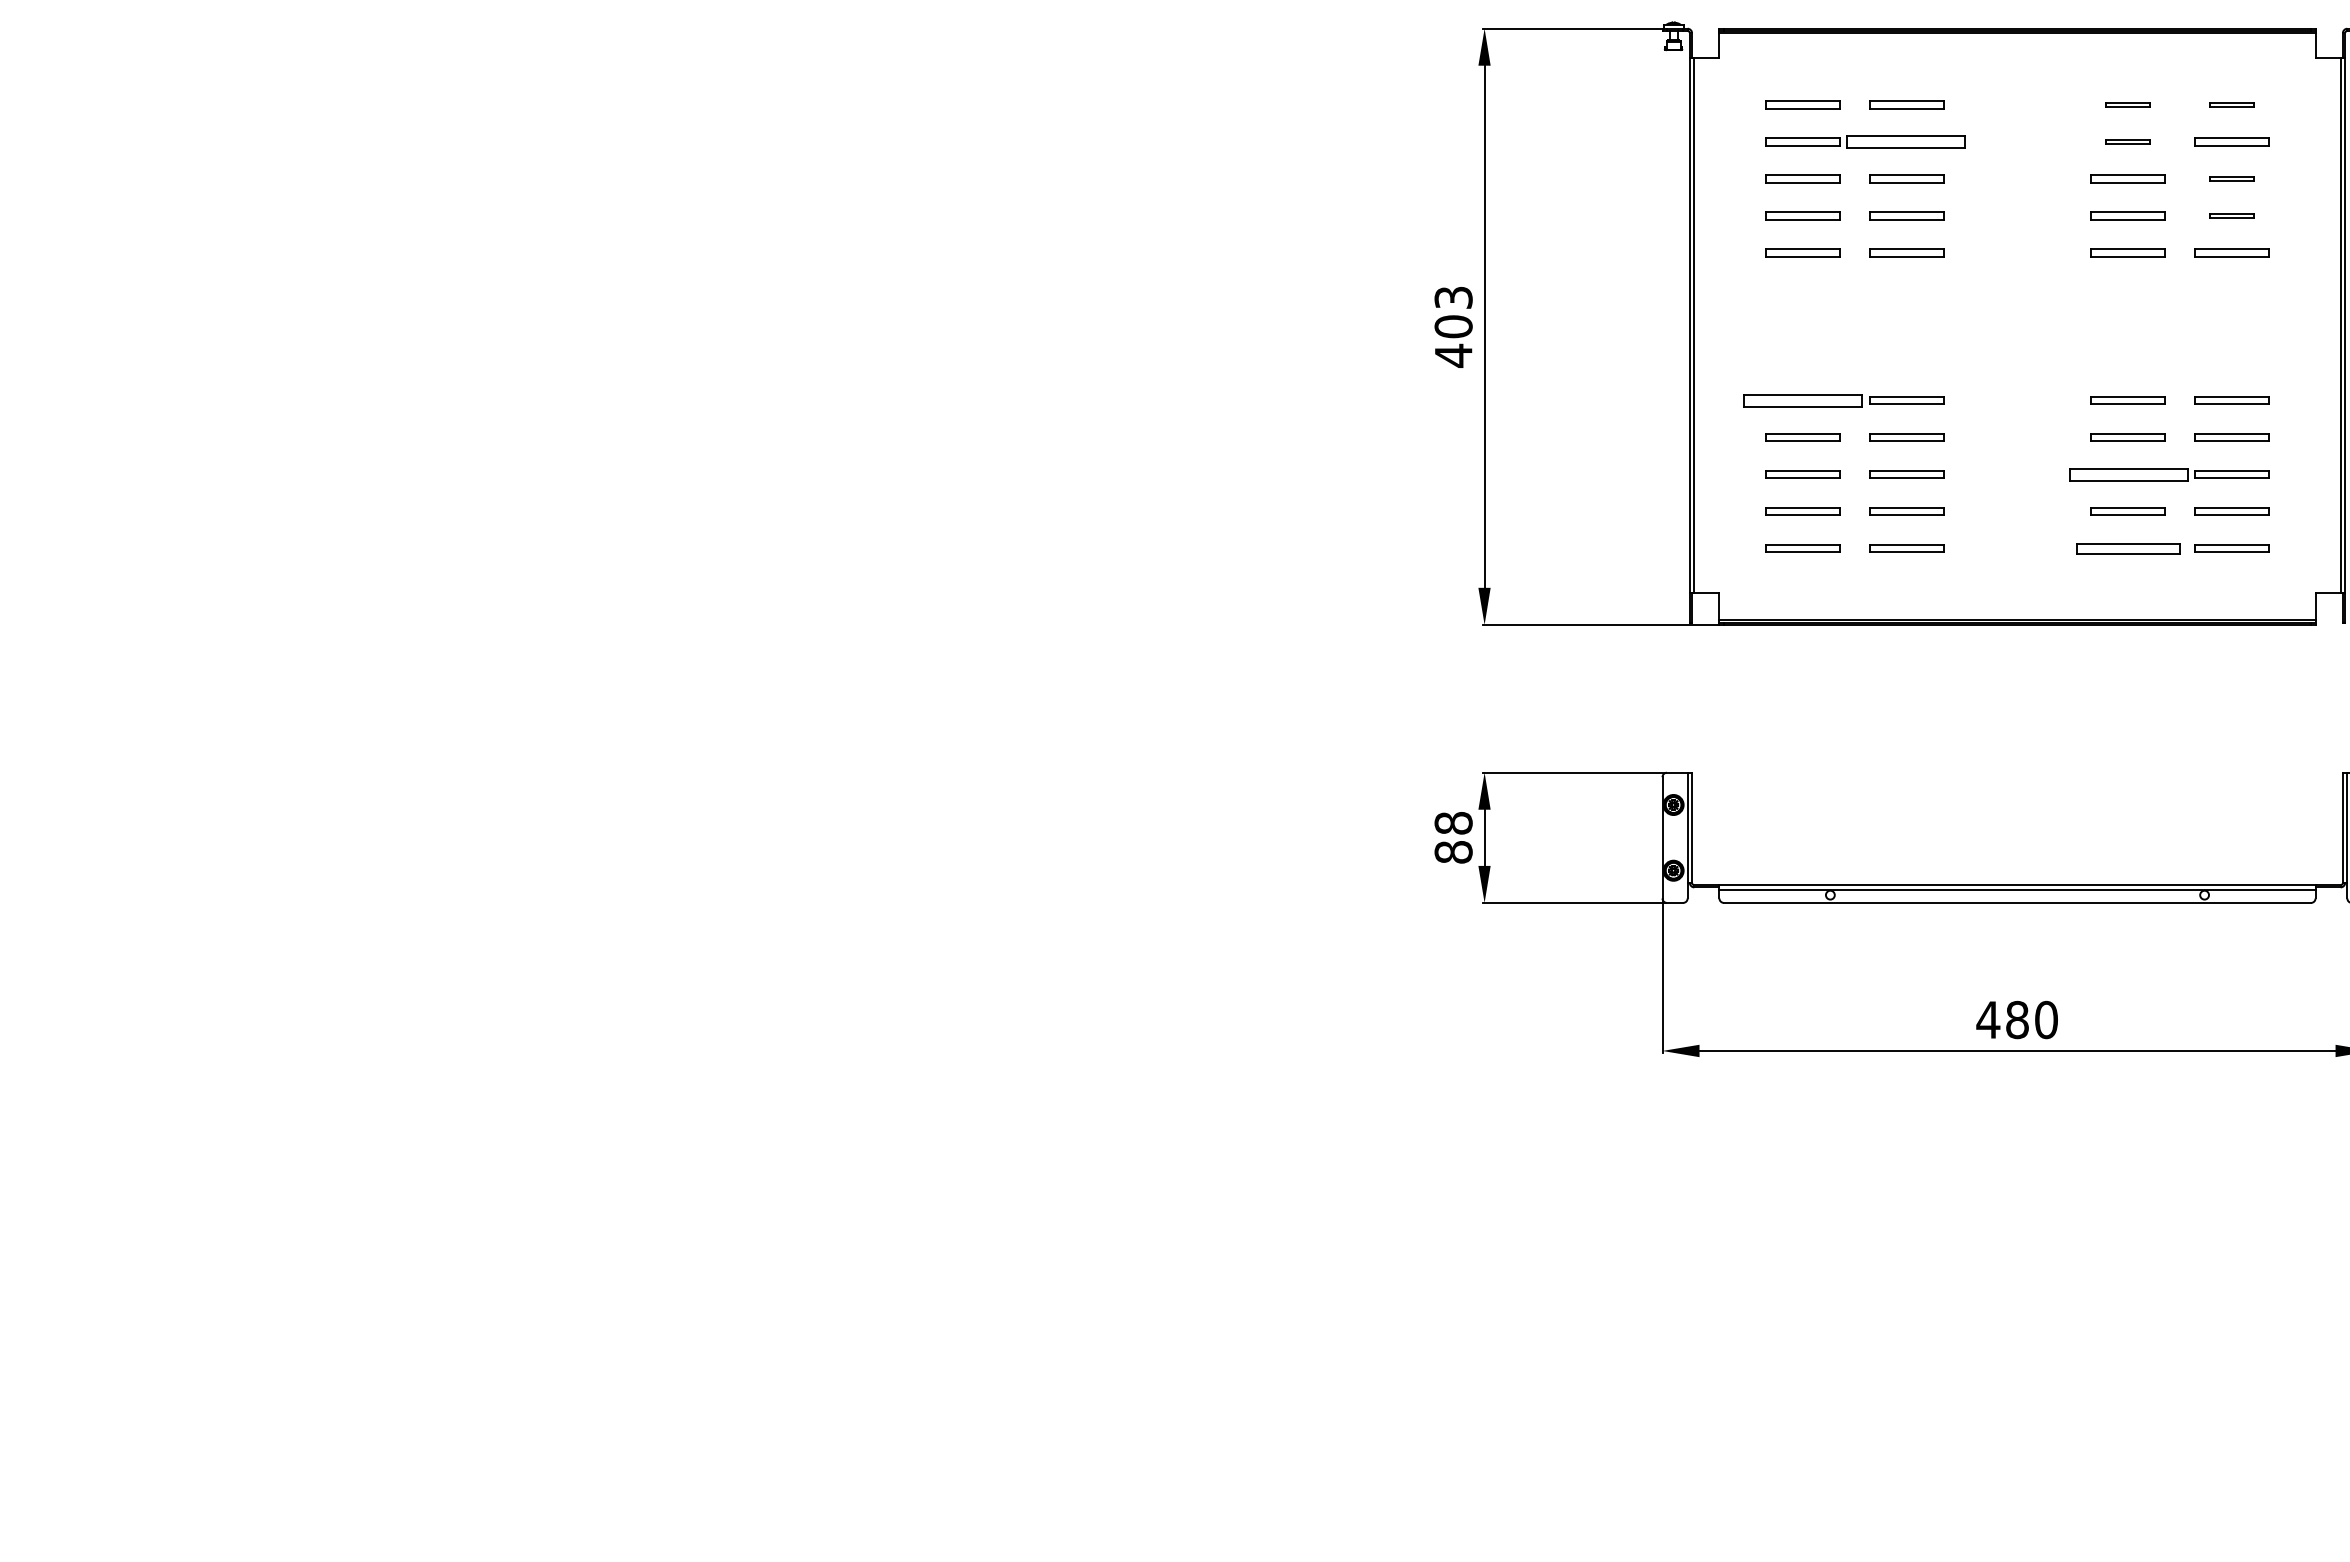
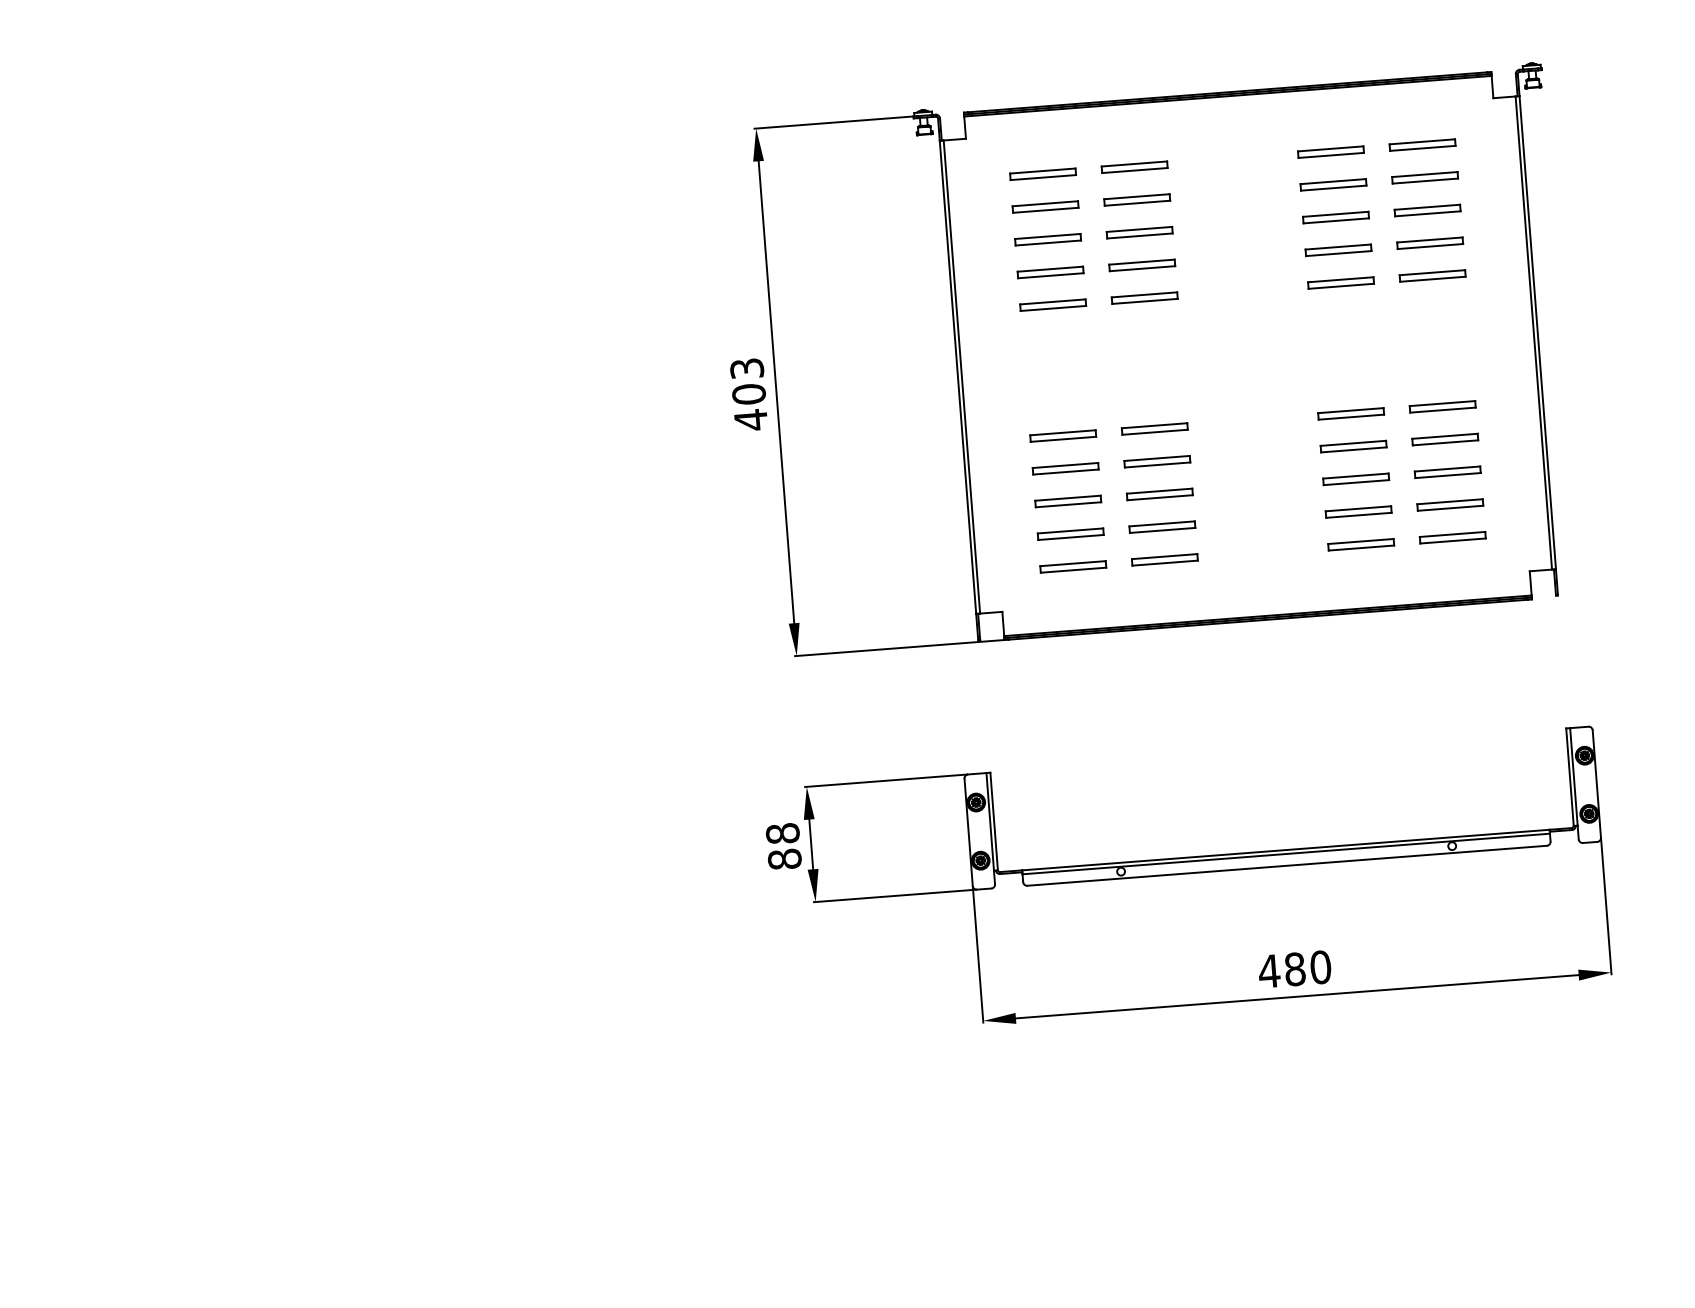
part: (2127, 104) -> (1330, 151), size x1.67
part: (2231, 104) -> (1422, 144), size x1.67
part: (1906, 141) -> (1137, 199), size x0.62
part: (2127, 141) -> (1332, 184), size x1.67
part: (2231, 178) -> (1427, 210), size x1.67
part: (2231, 215) -> (1429, 242), size x1.67
part: (1802, 400) -> (1062, 435), size x0.62
part: (2127, 474) -> (1355, 479), size x0.62
part: (2127, 548) -> (1360, 544), size x0.71

